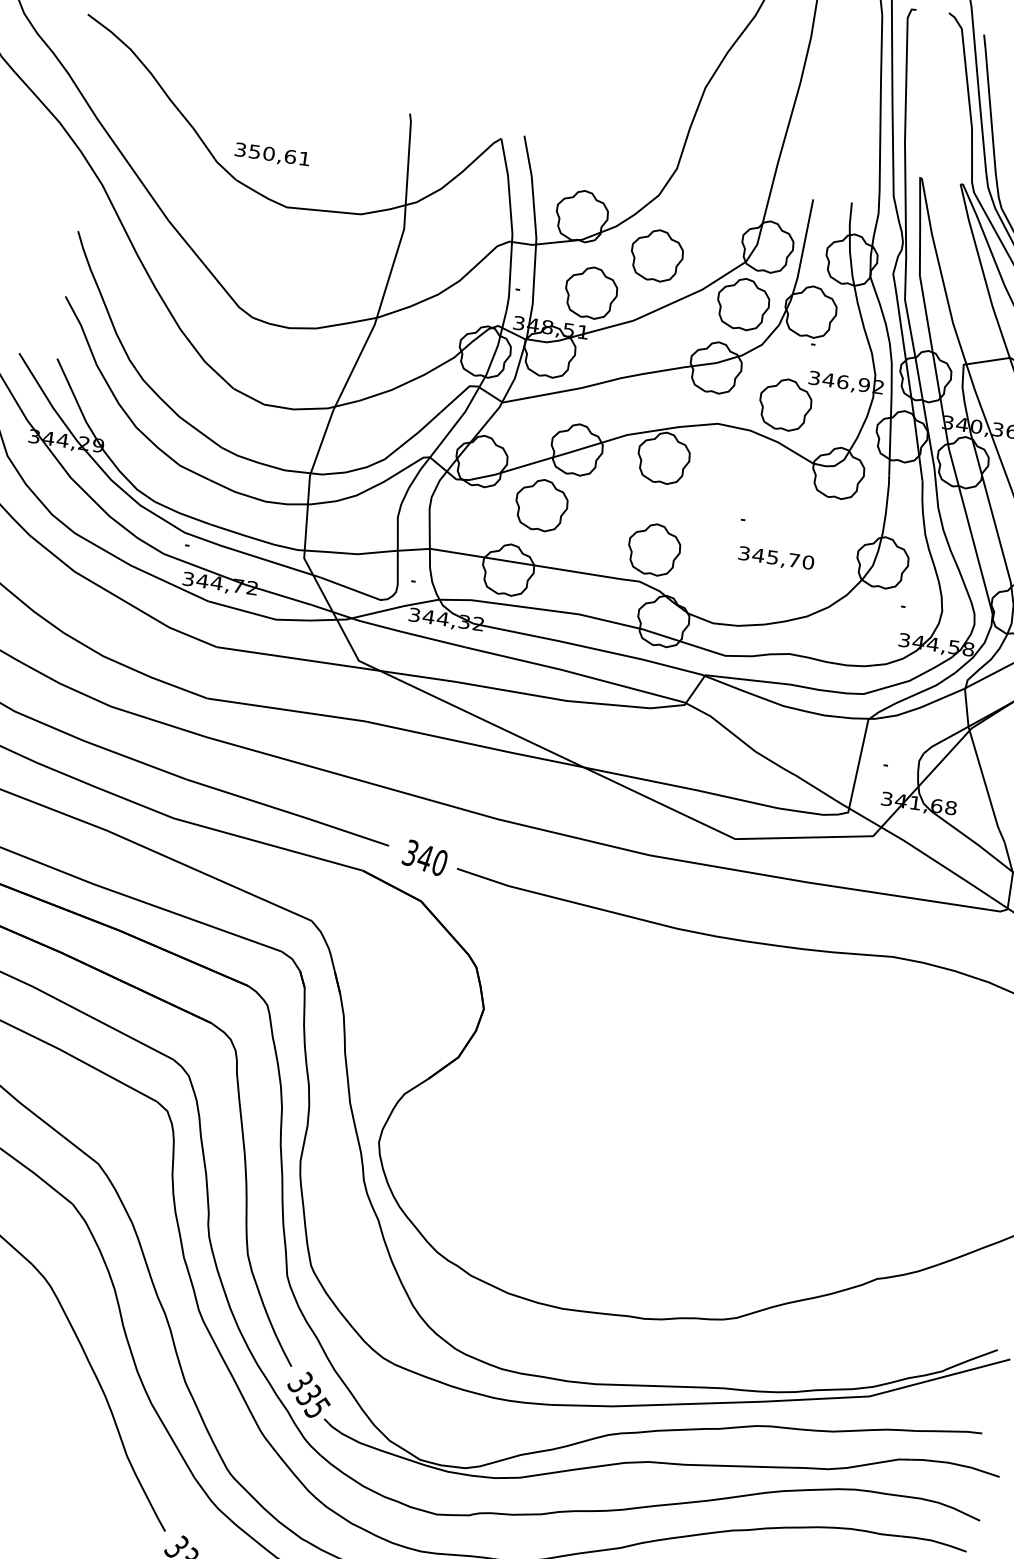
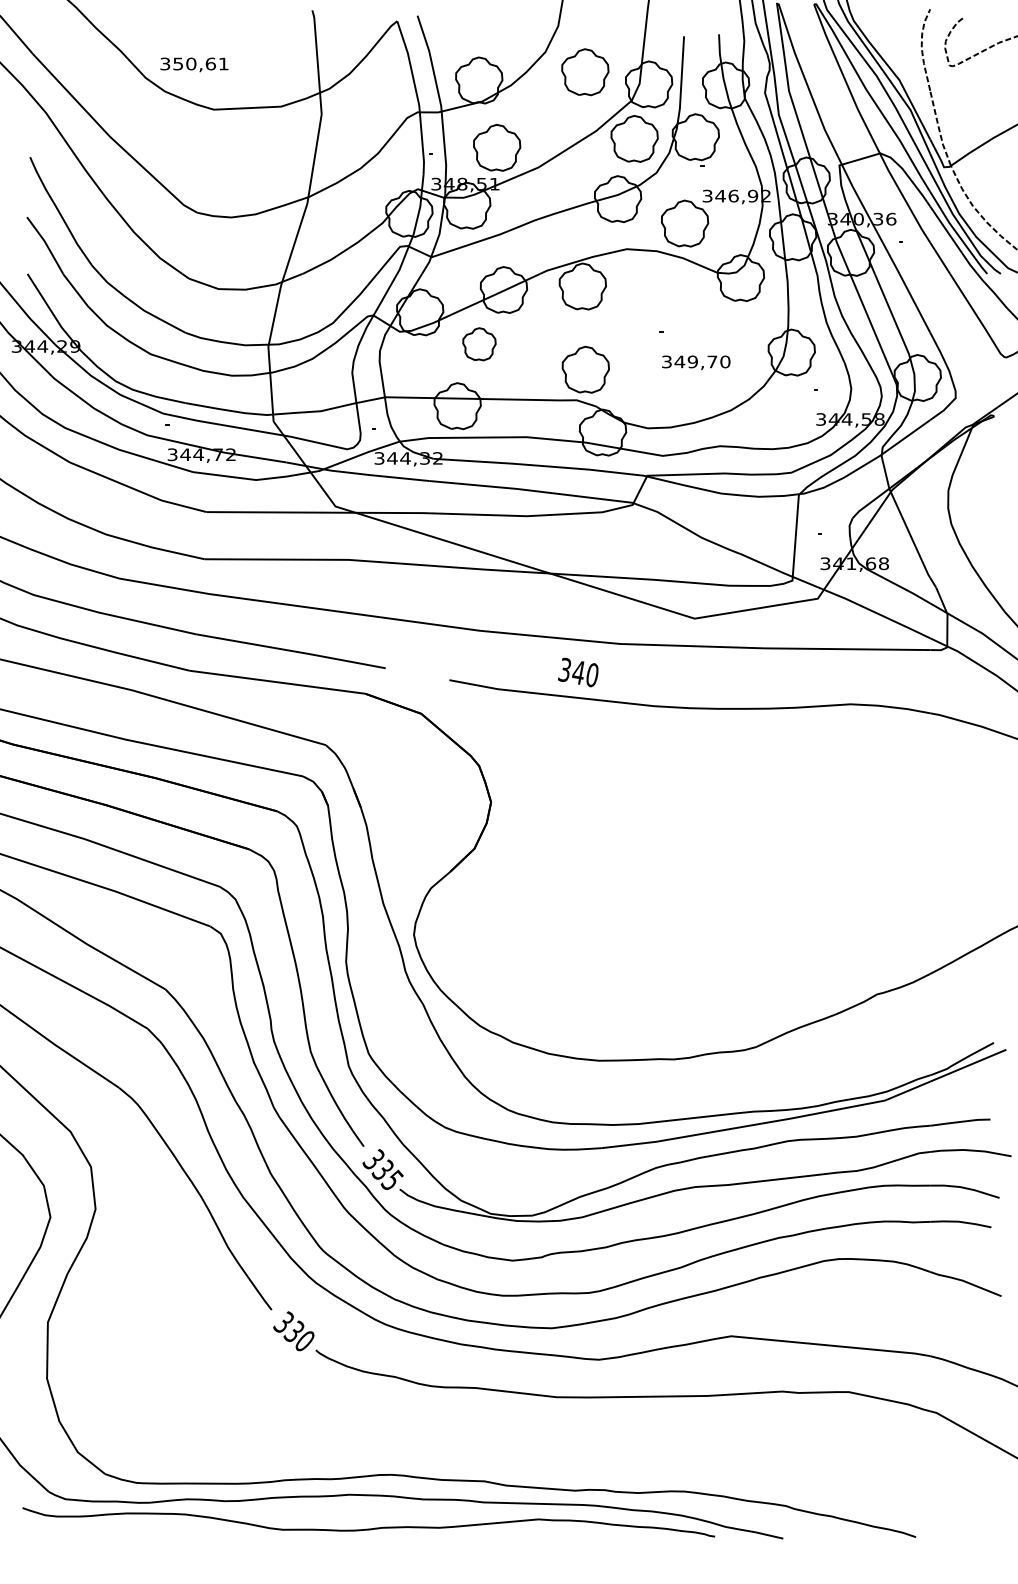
part: (657, 255) -> (585, 72), moved
part: (541, 505) -> (479, 344), size x0.7
text: (772, 556) -> (692, 361), 345,70 -> 349,70
text: (425, 857) -> (578, 672), moved

